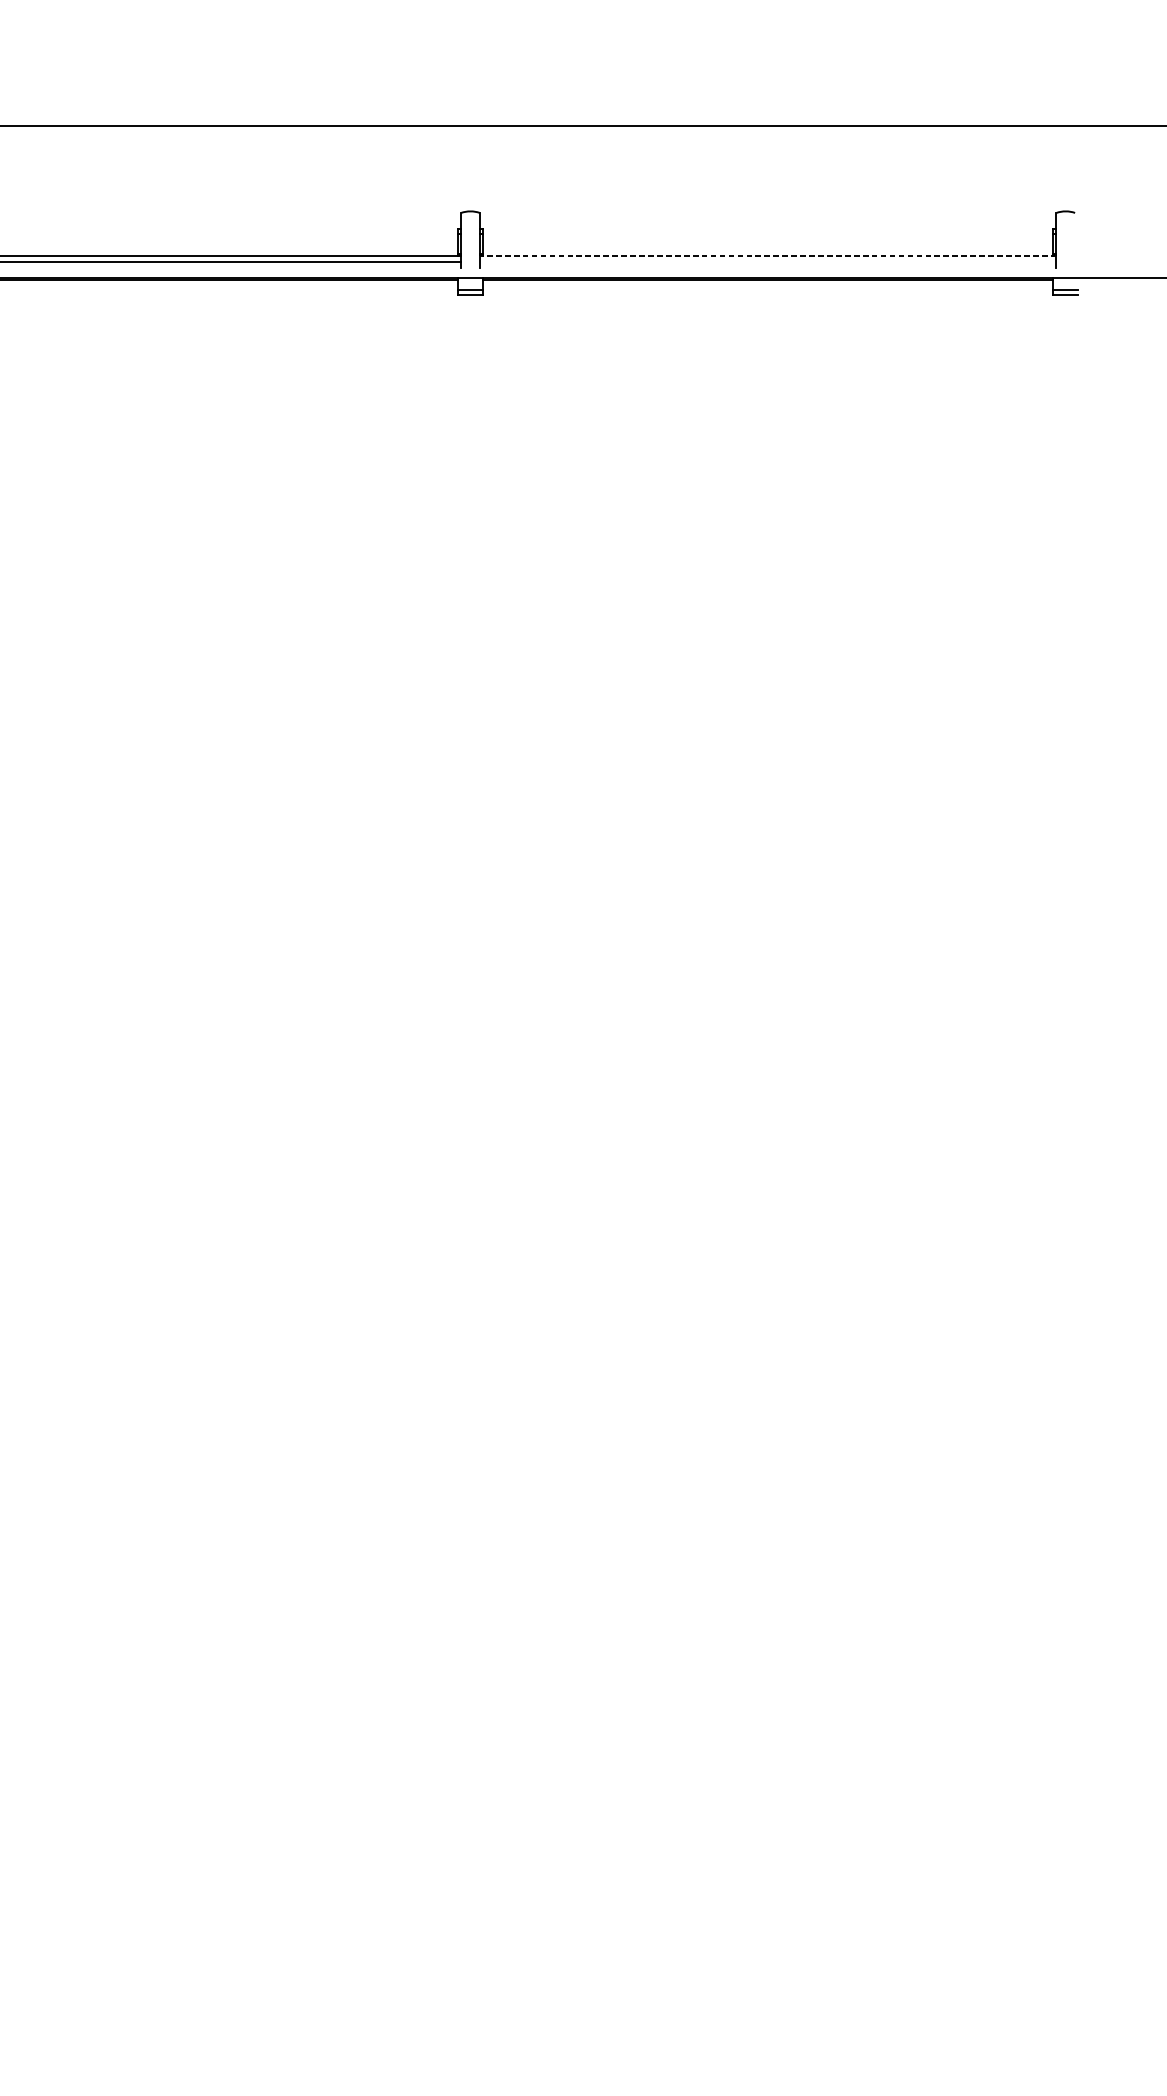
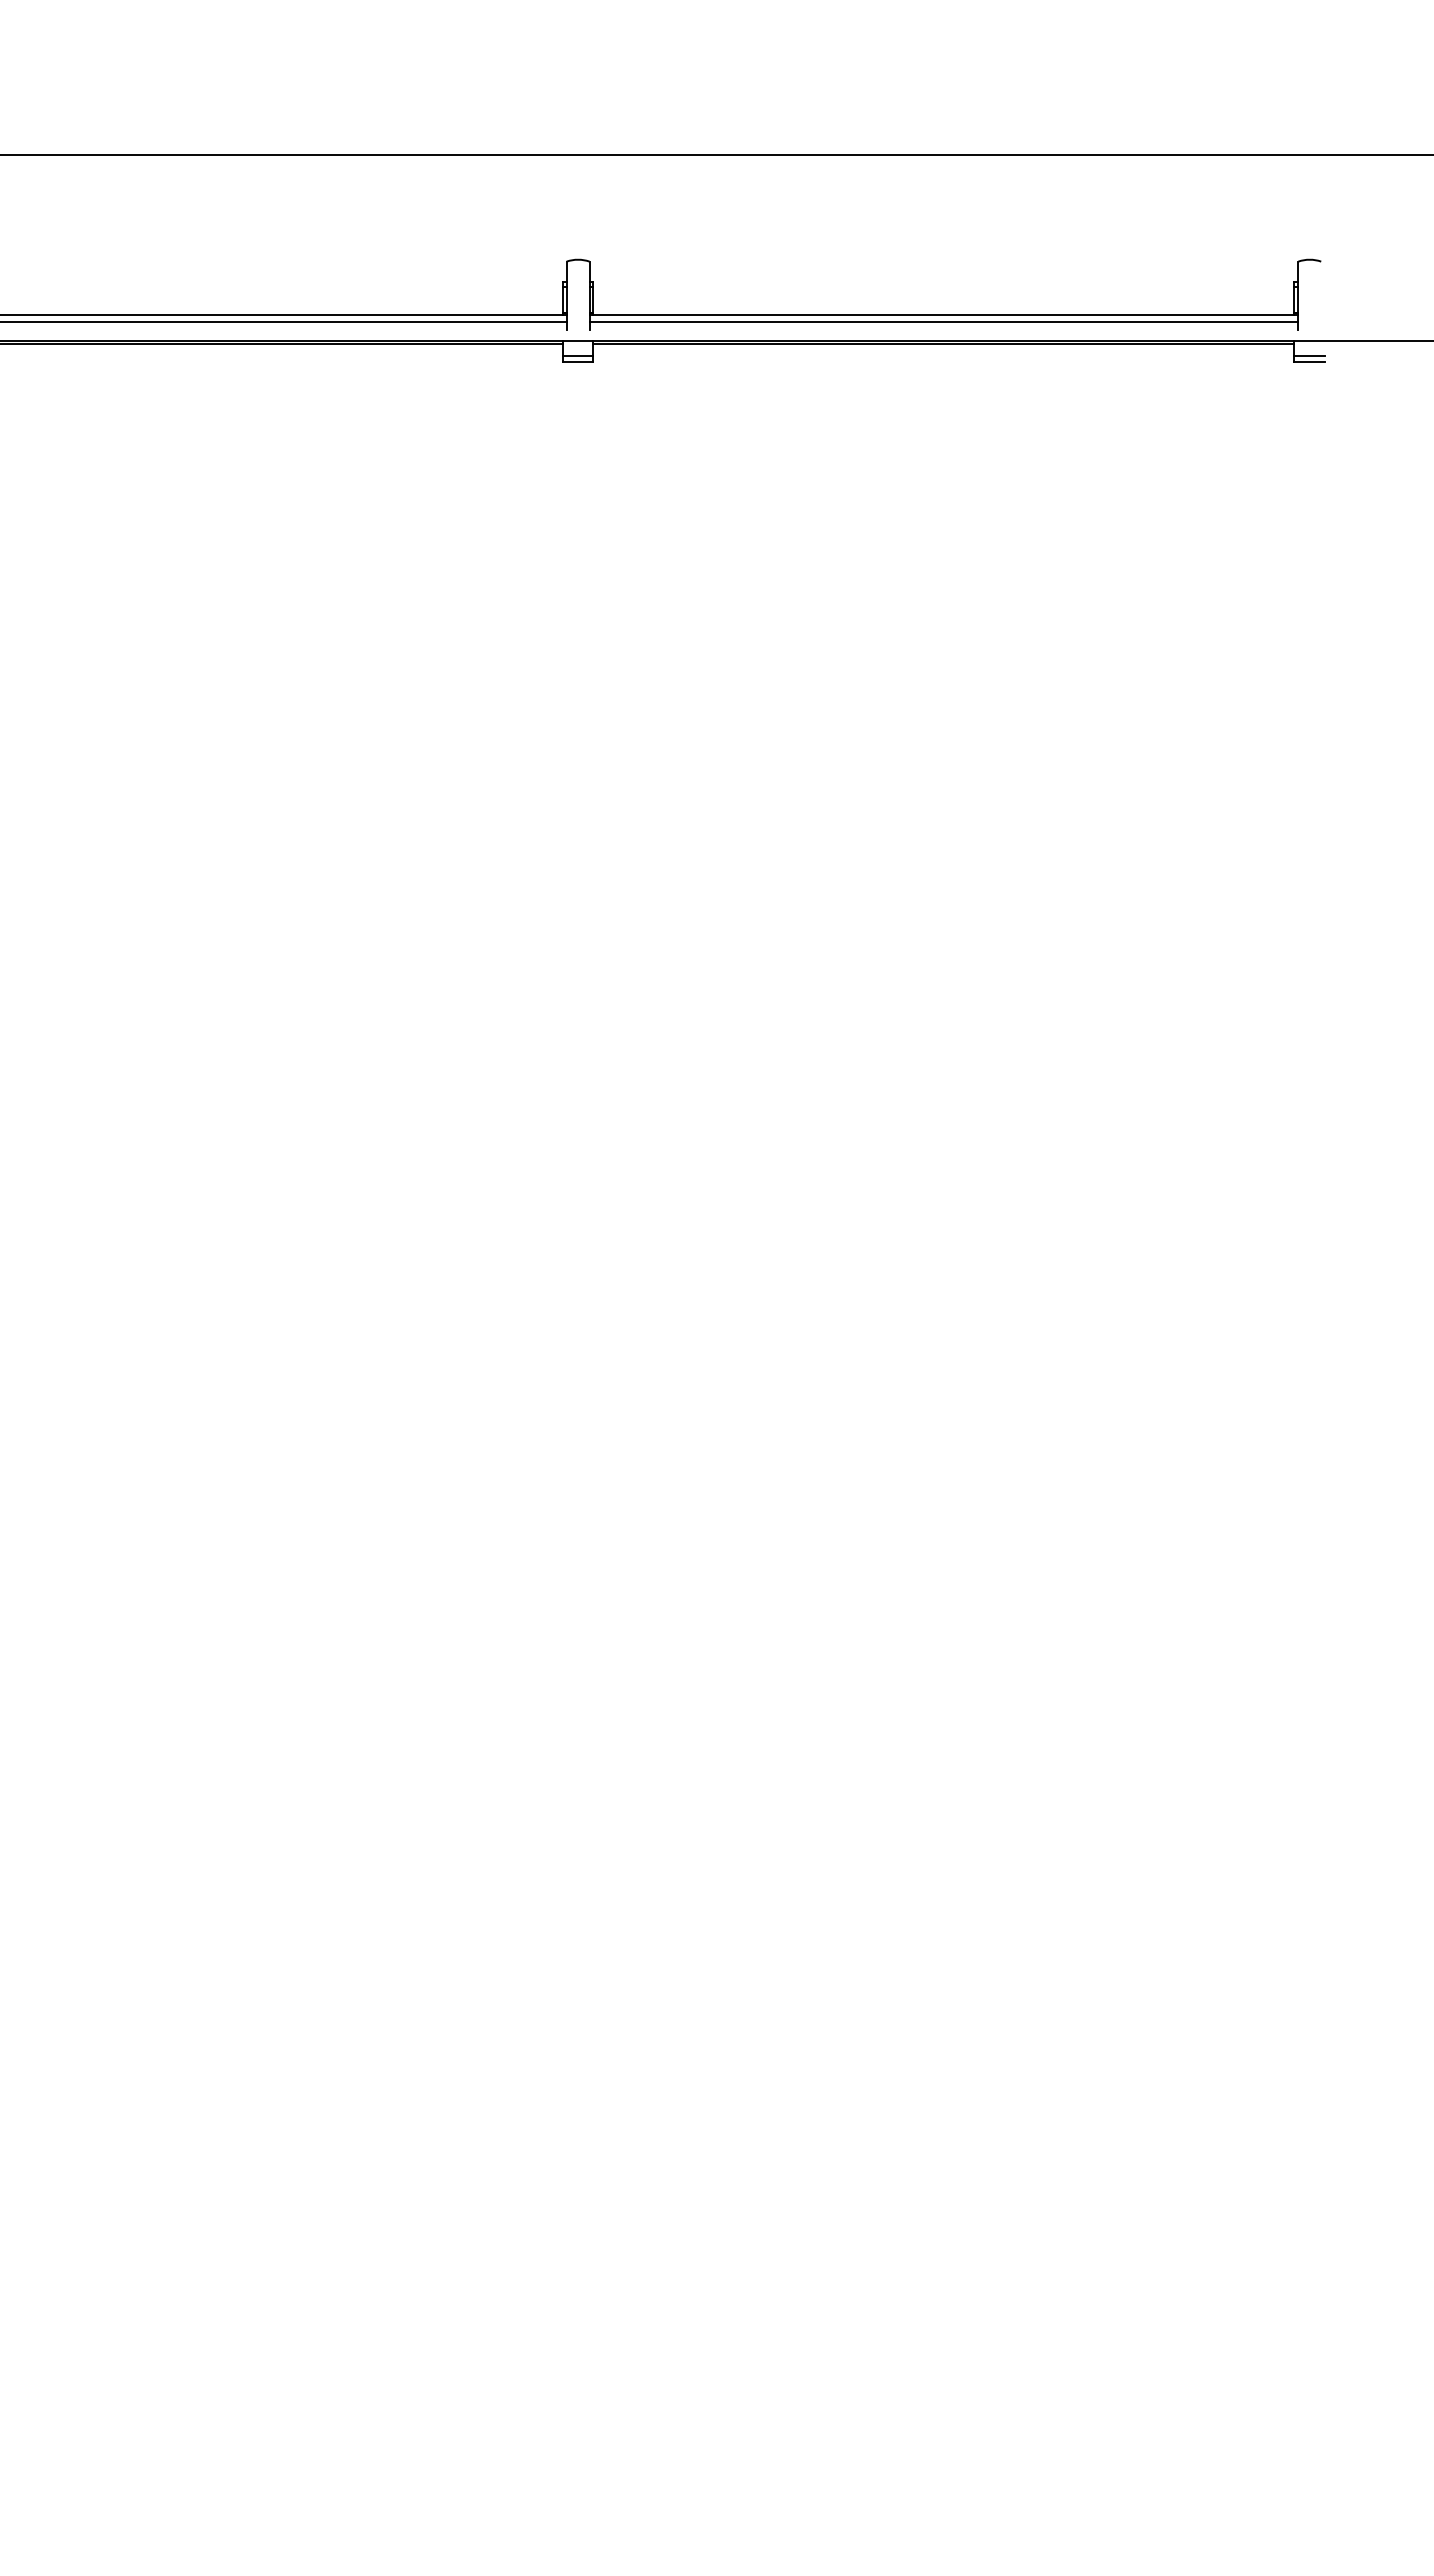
line: (767, 255) -> (943, 314), dashed -> solid
line: (767, 261) -> (943, 321), added

